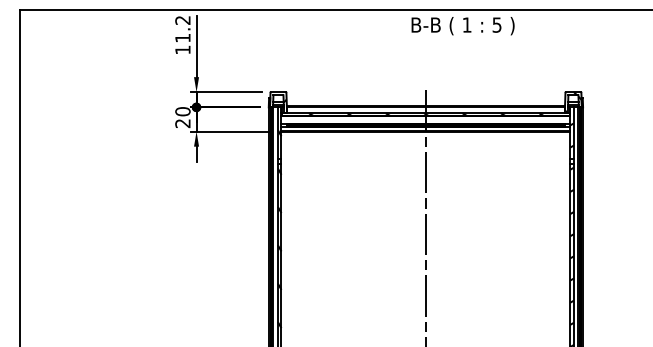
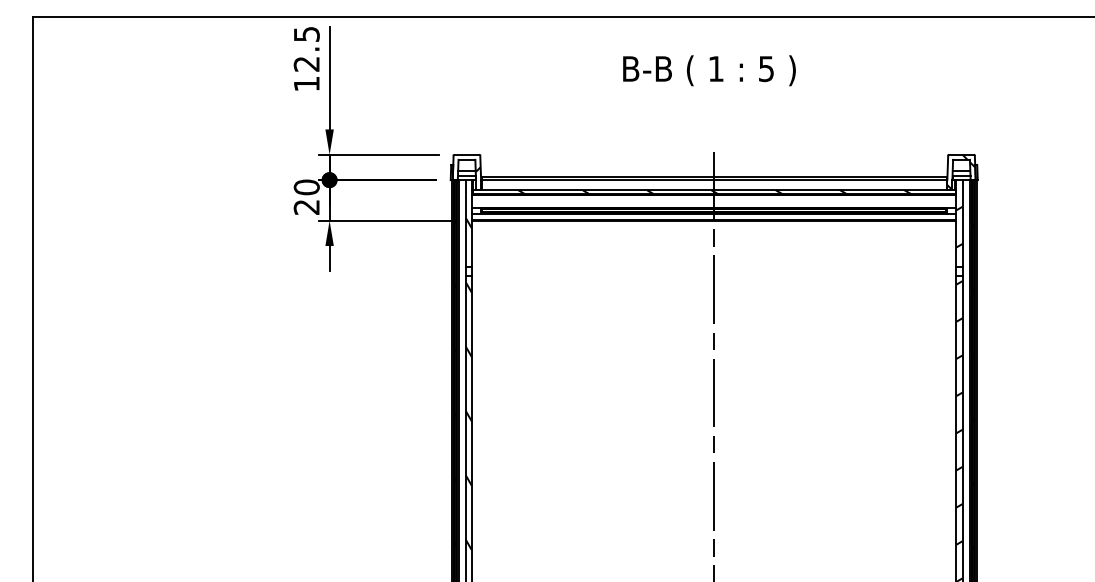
text: (462, 26) -> (708, 71), moved
text: (182, 29) -> (306, 49), 11.2 -> 12.5

